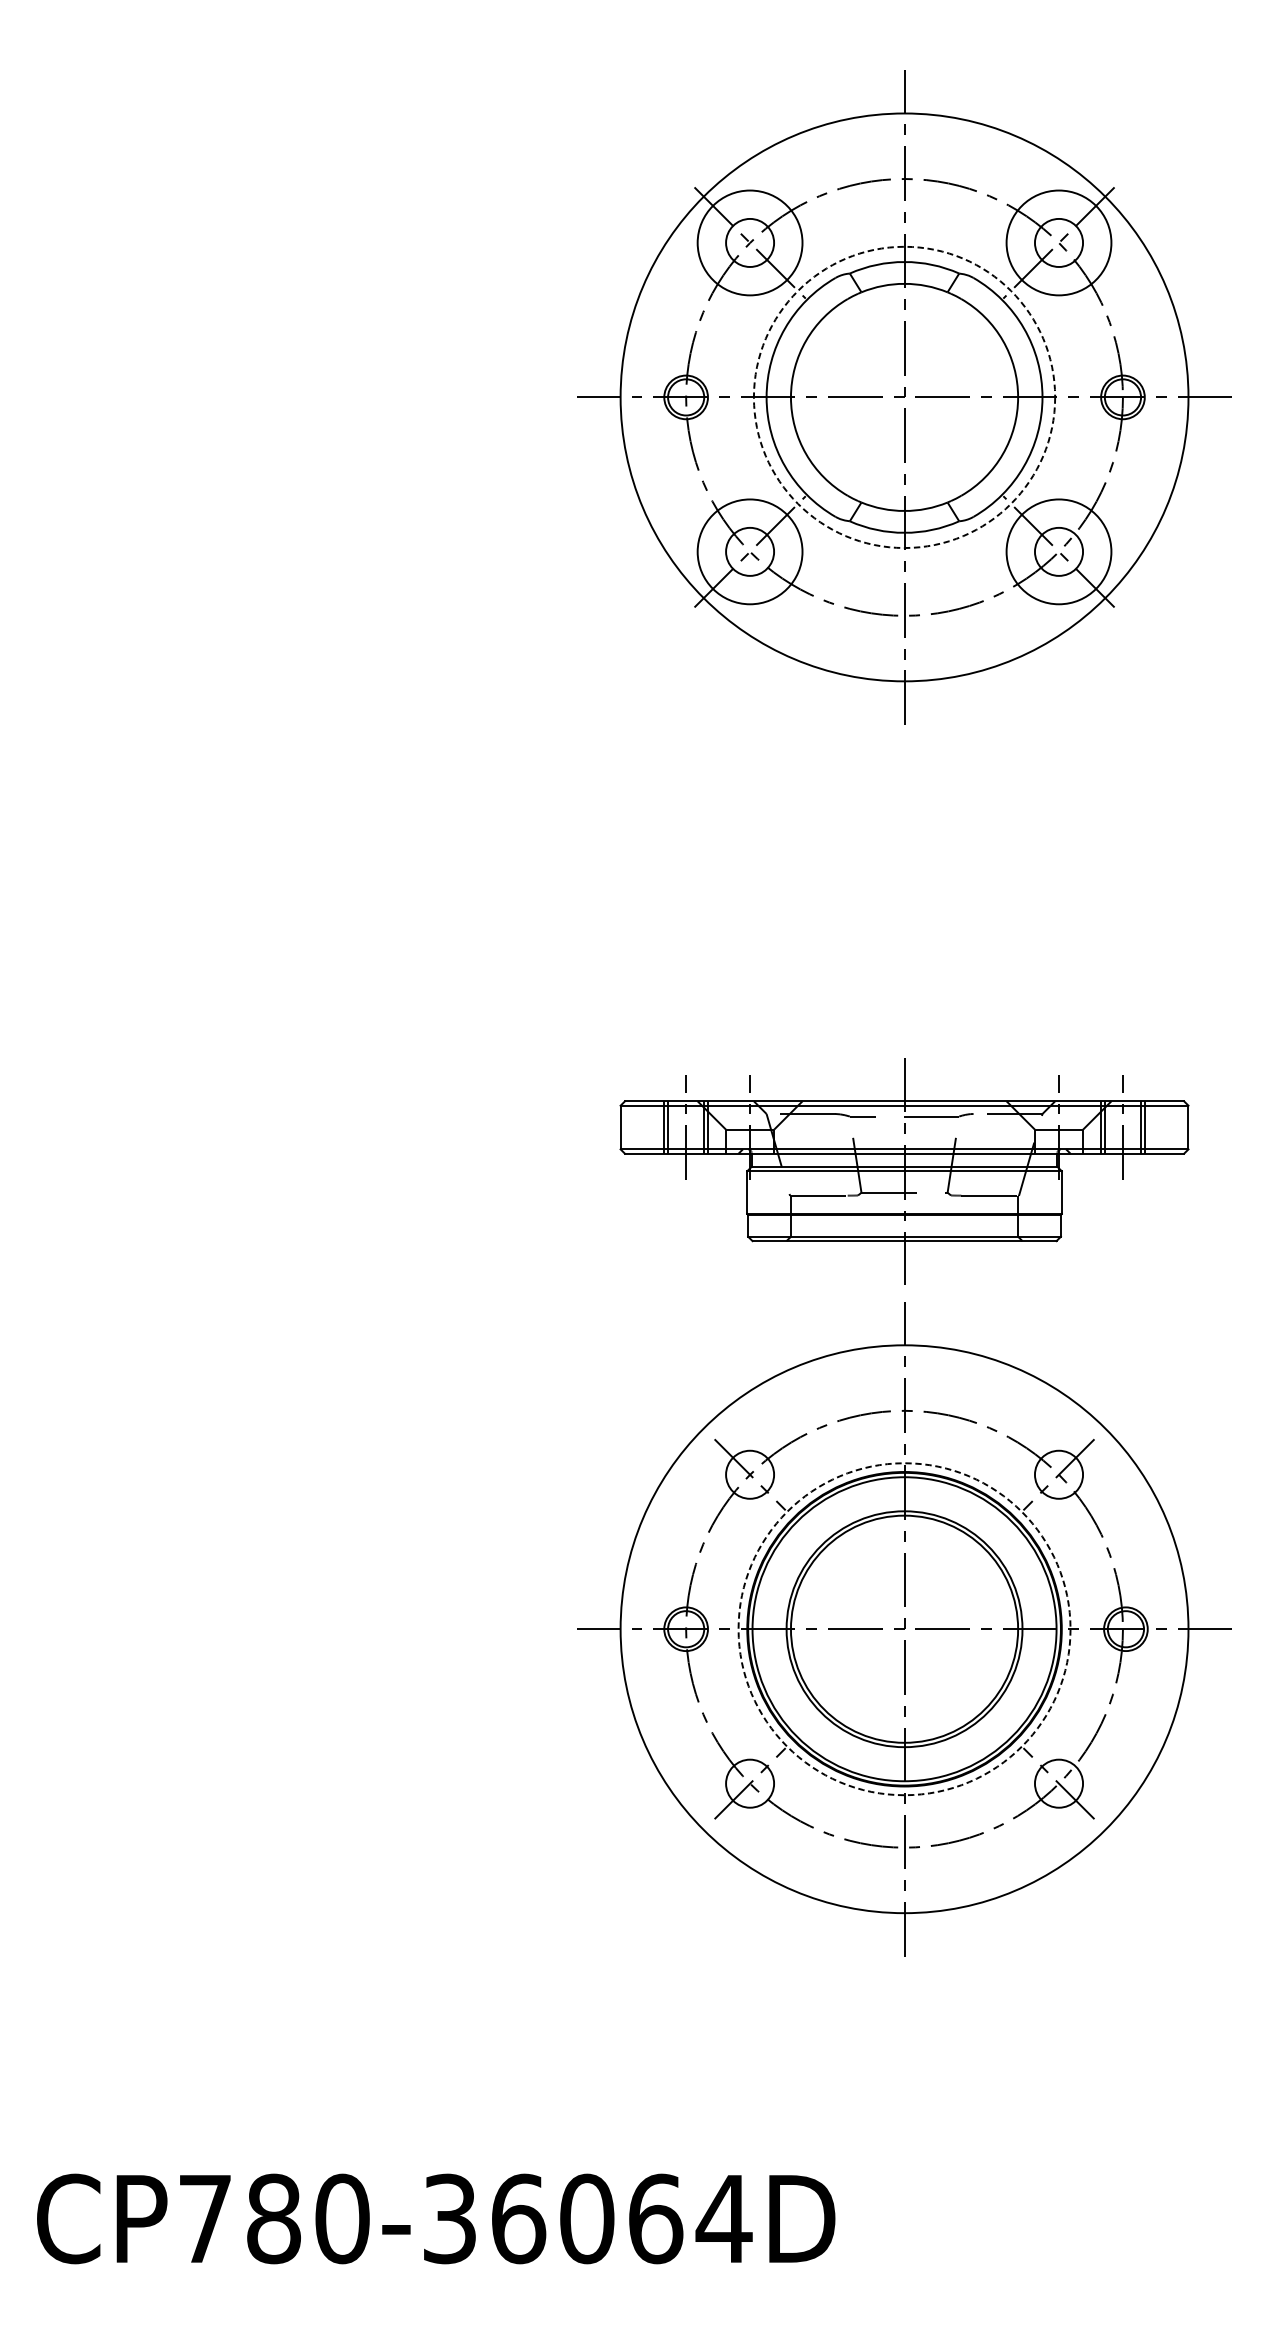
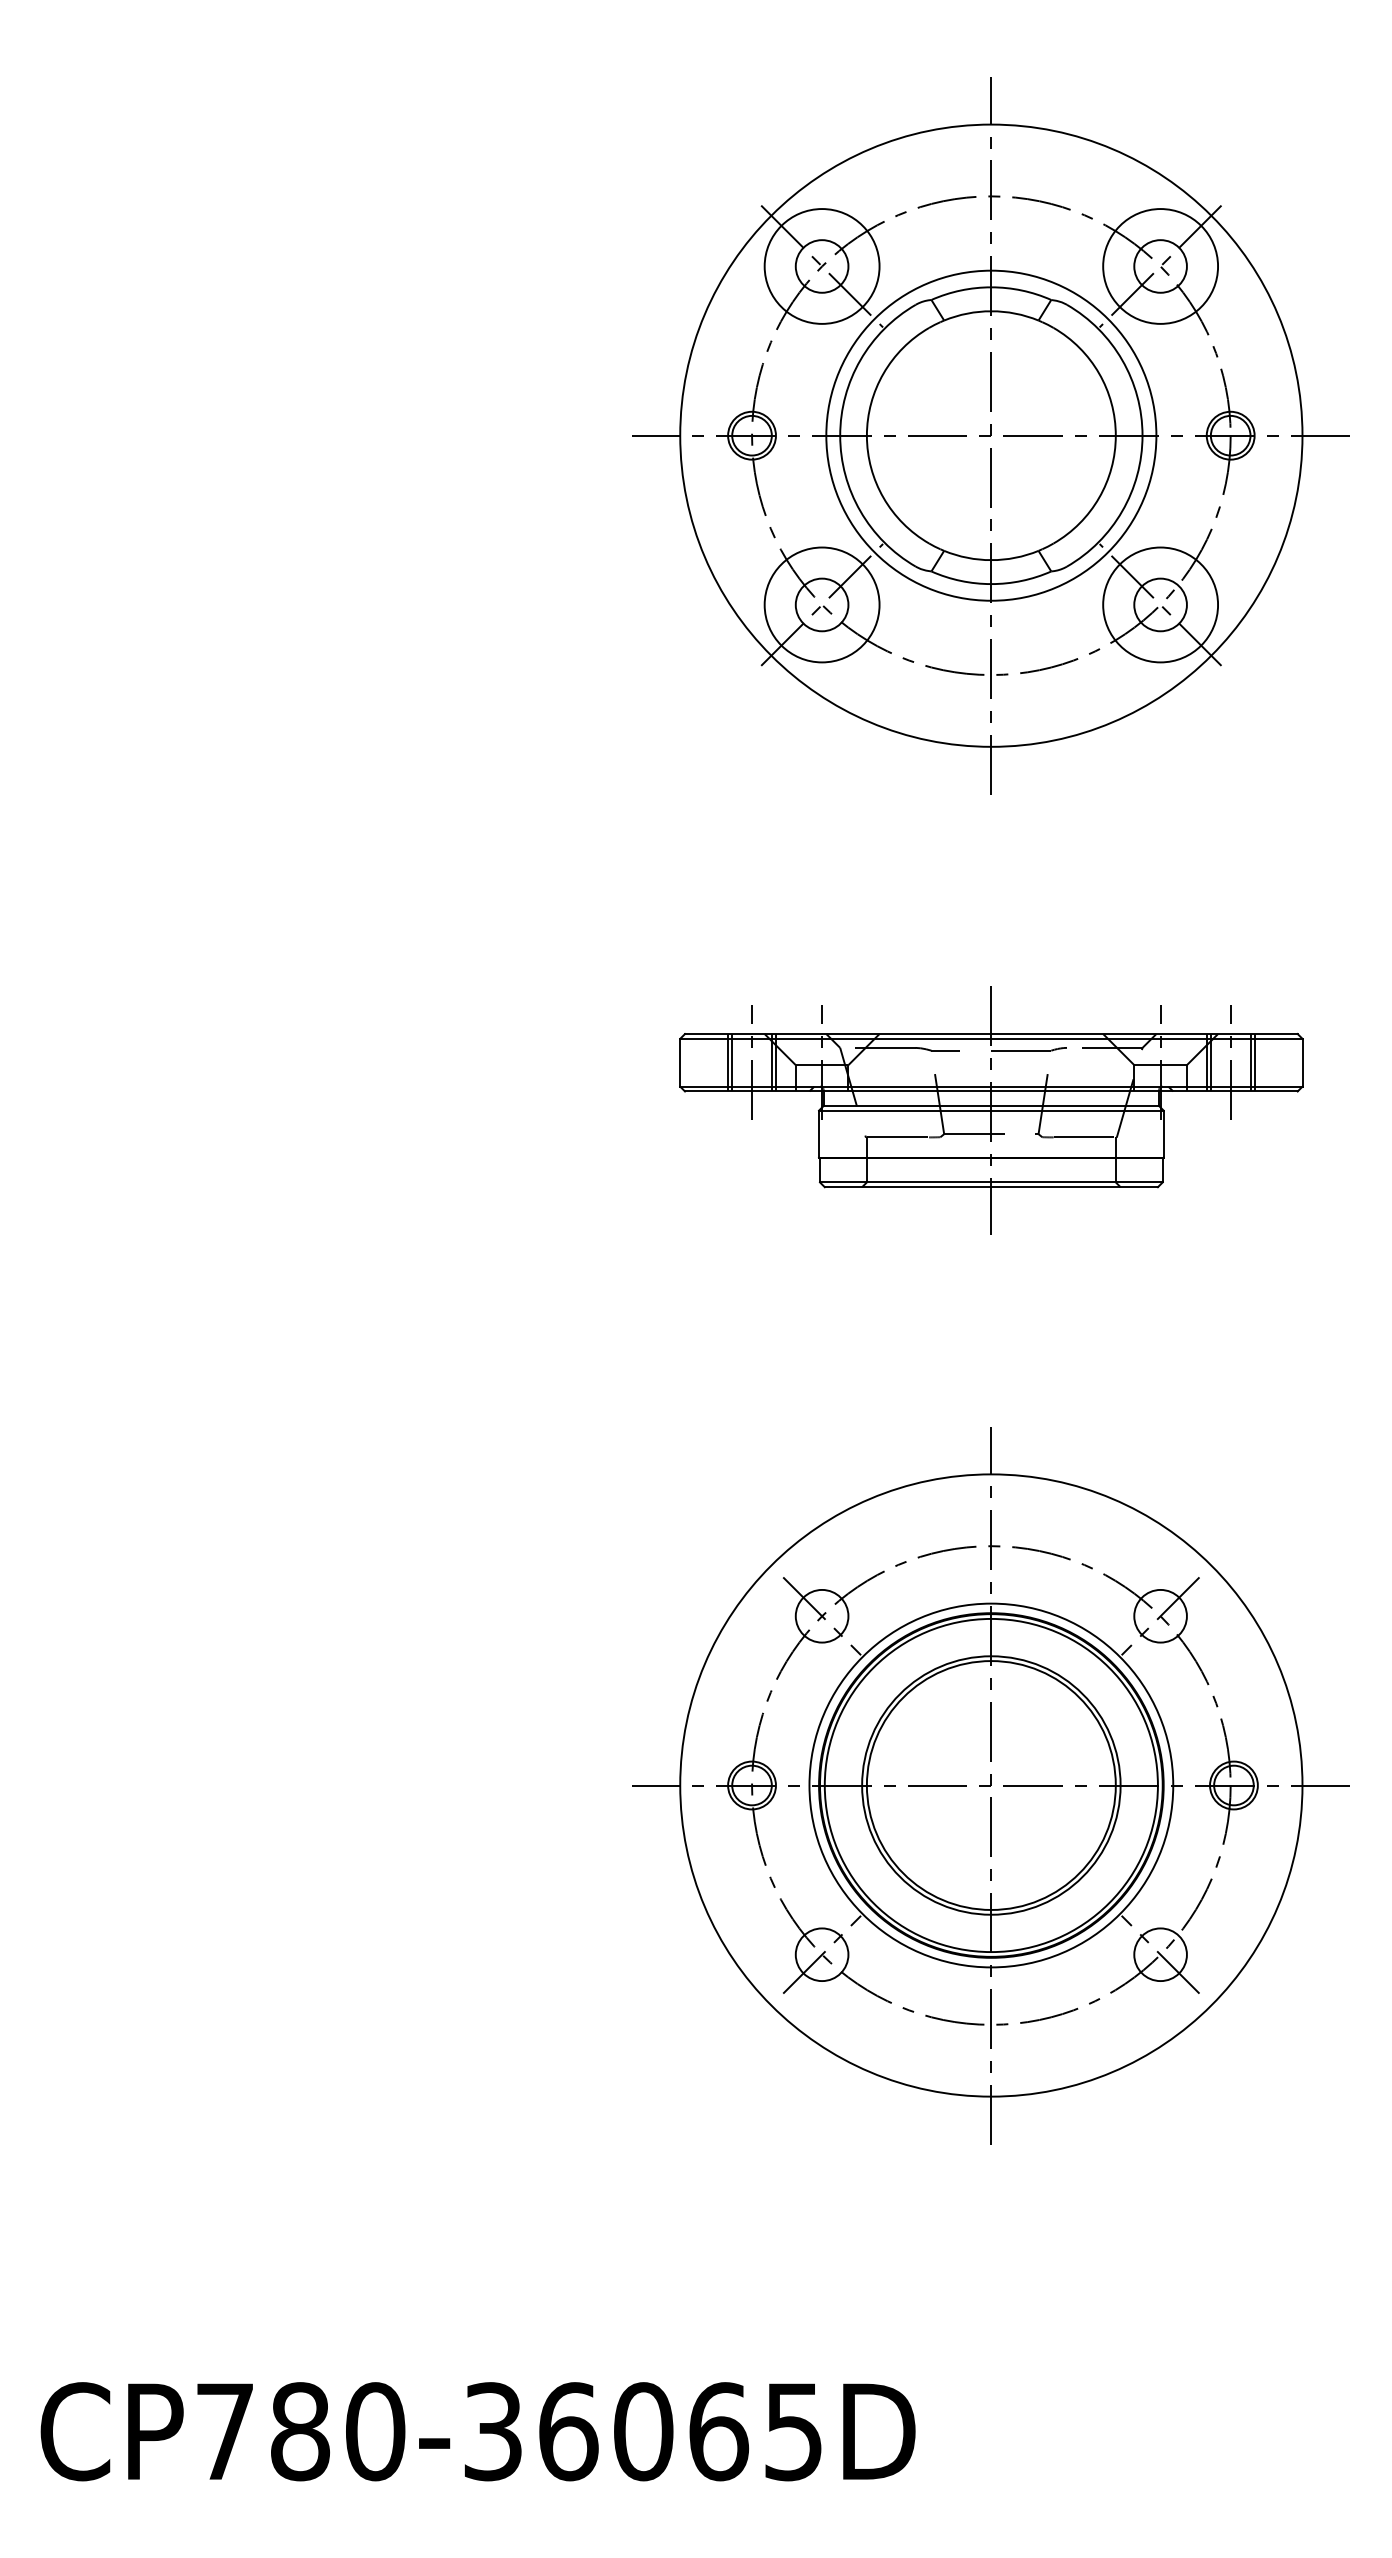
circle: (904, 397) -> (991, 435), dashed -> solid
part: (904, 1171) -> (991, 1110), moved
circle: (904, 1629) -> (991, 1785), dashed -> solid
text: (723, 2219) -> (793, 2432), CP780-36064D -> CP780-36065D

